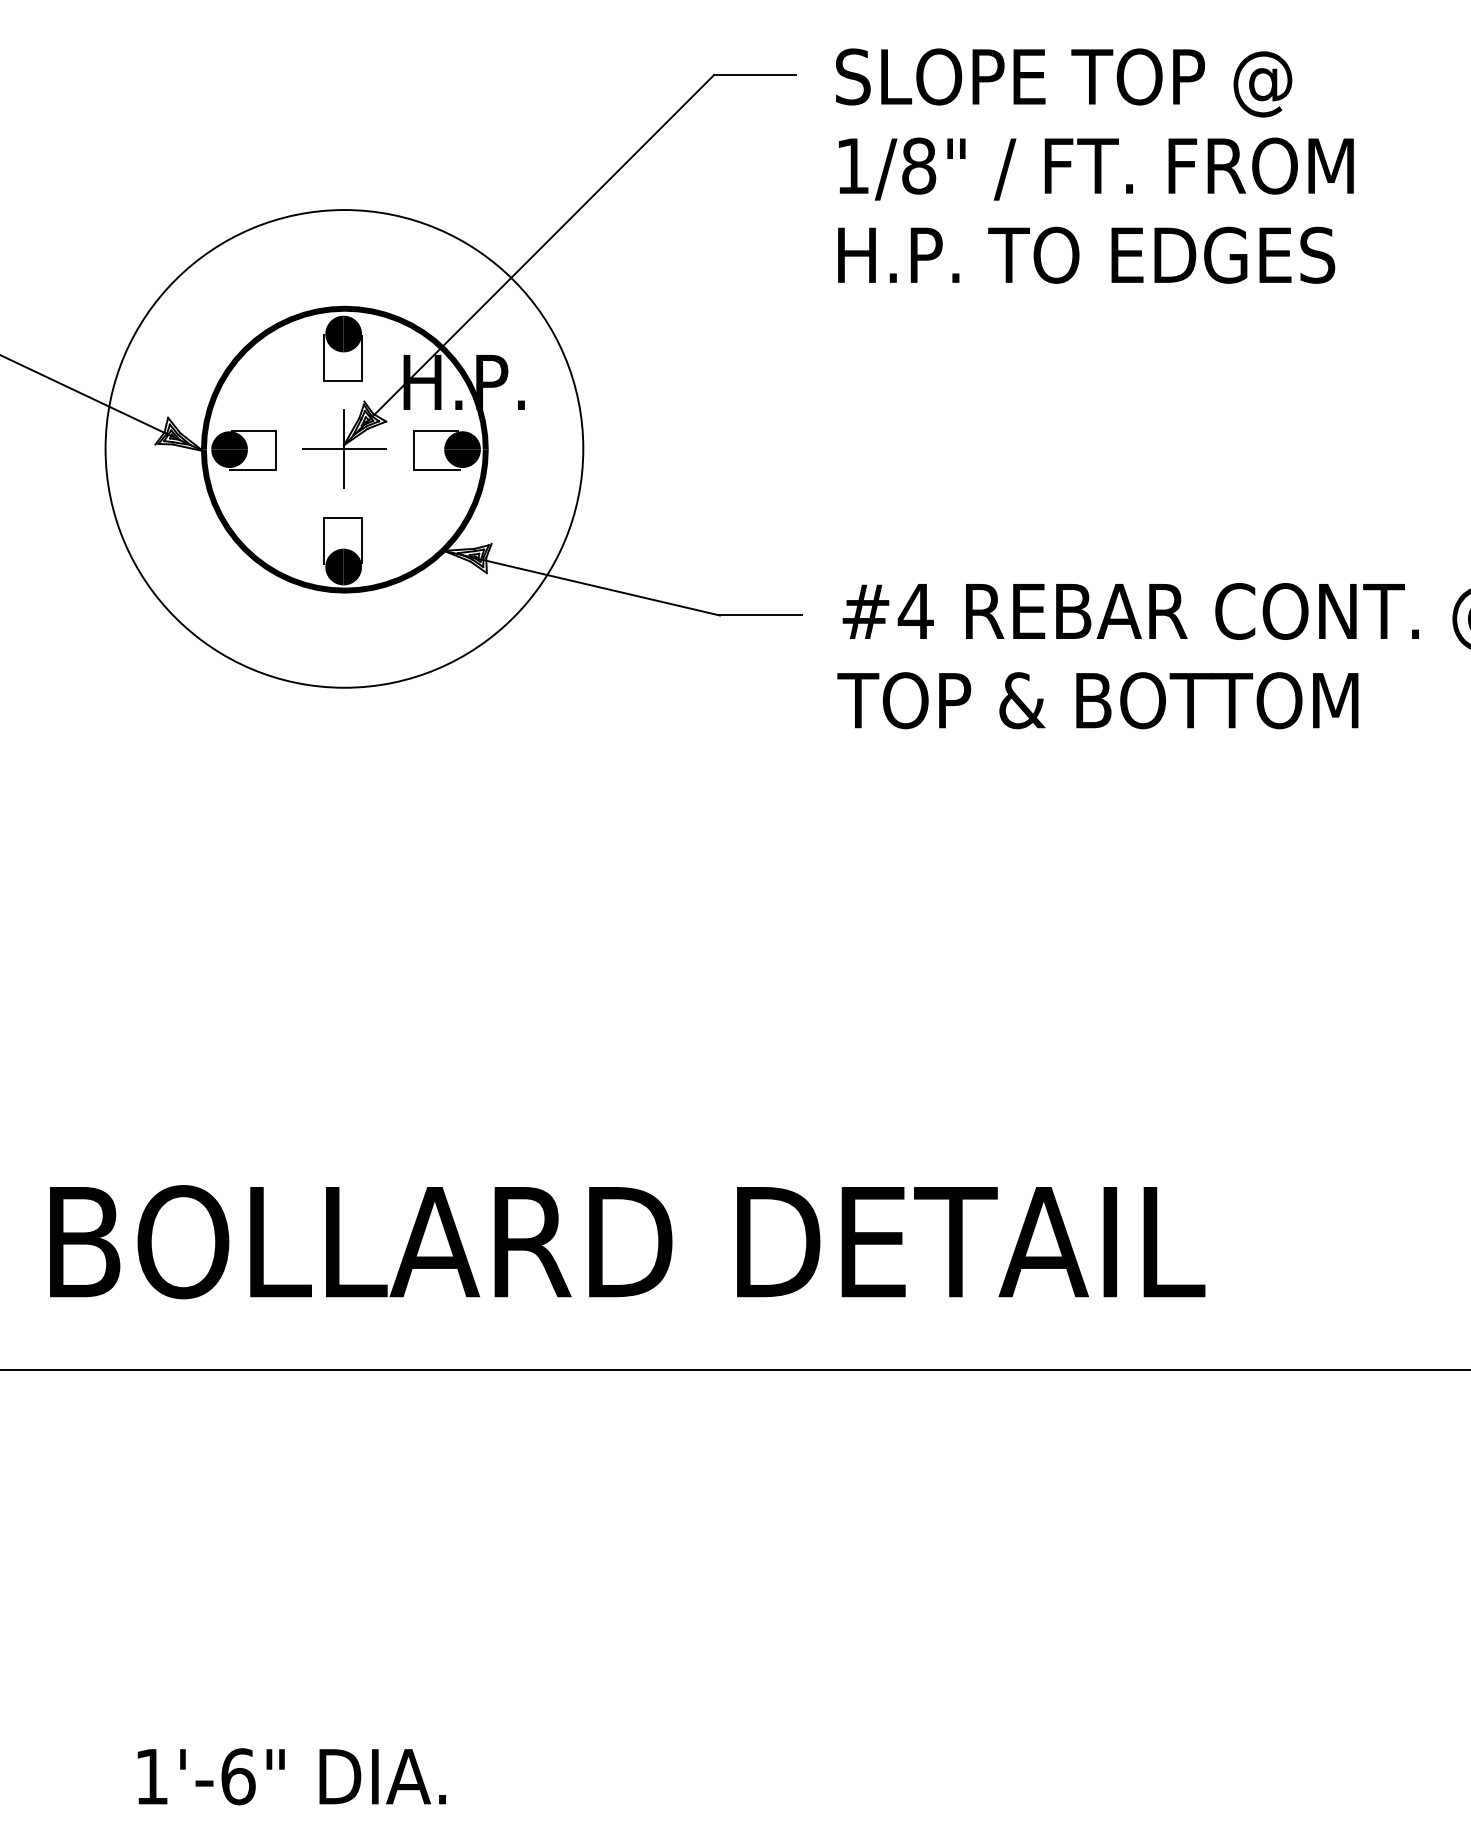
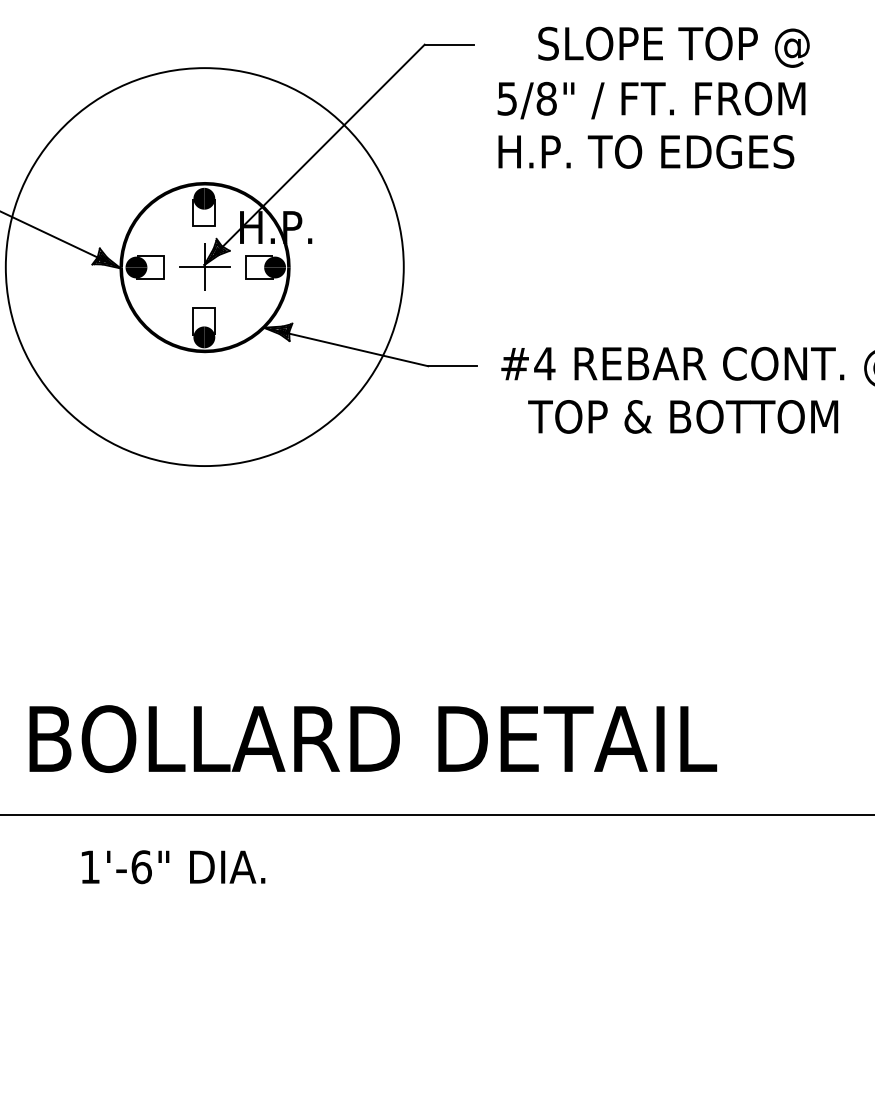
text: (1063, 81) -> (673, 46), moved
text: (851, 165) -> (506, 98), 1/8" -> 5/8"
circle: (343, 447) -> (204, 266), size x1.4
text: (1098, 699) -> (683, 416), moved
text: (291, 1777) -> (173, 867), moved

